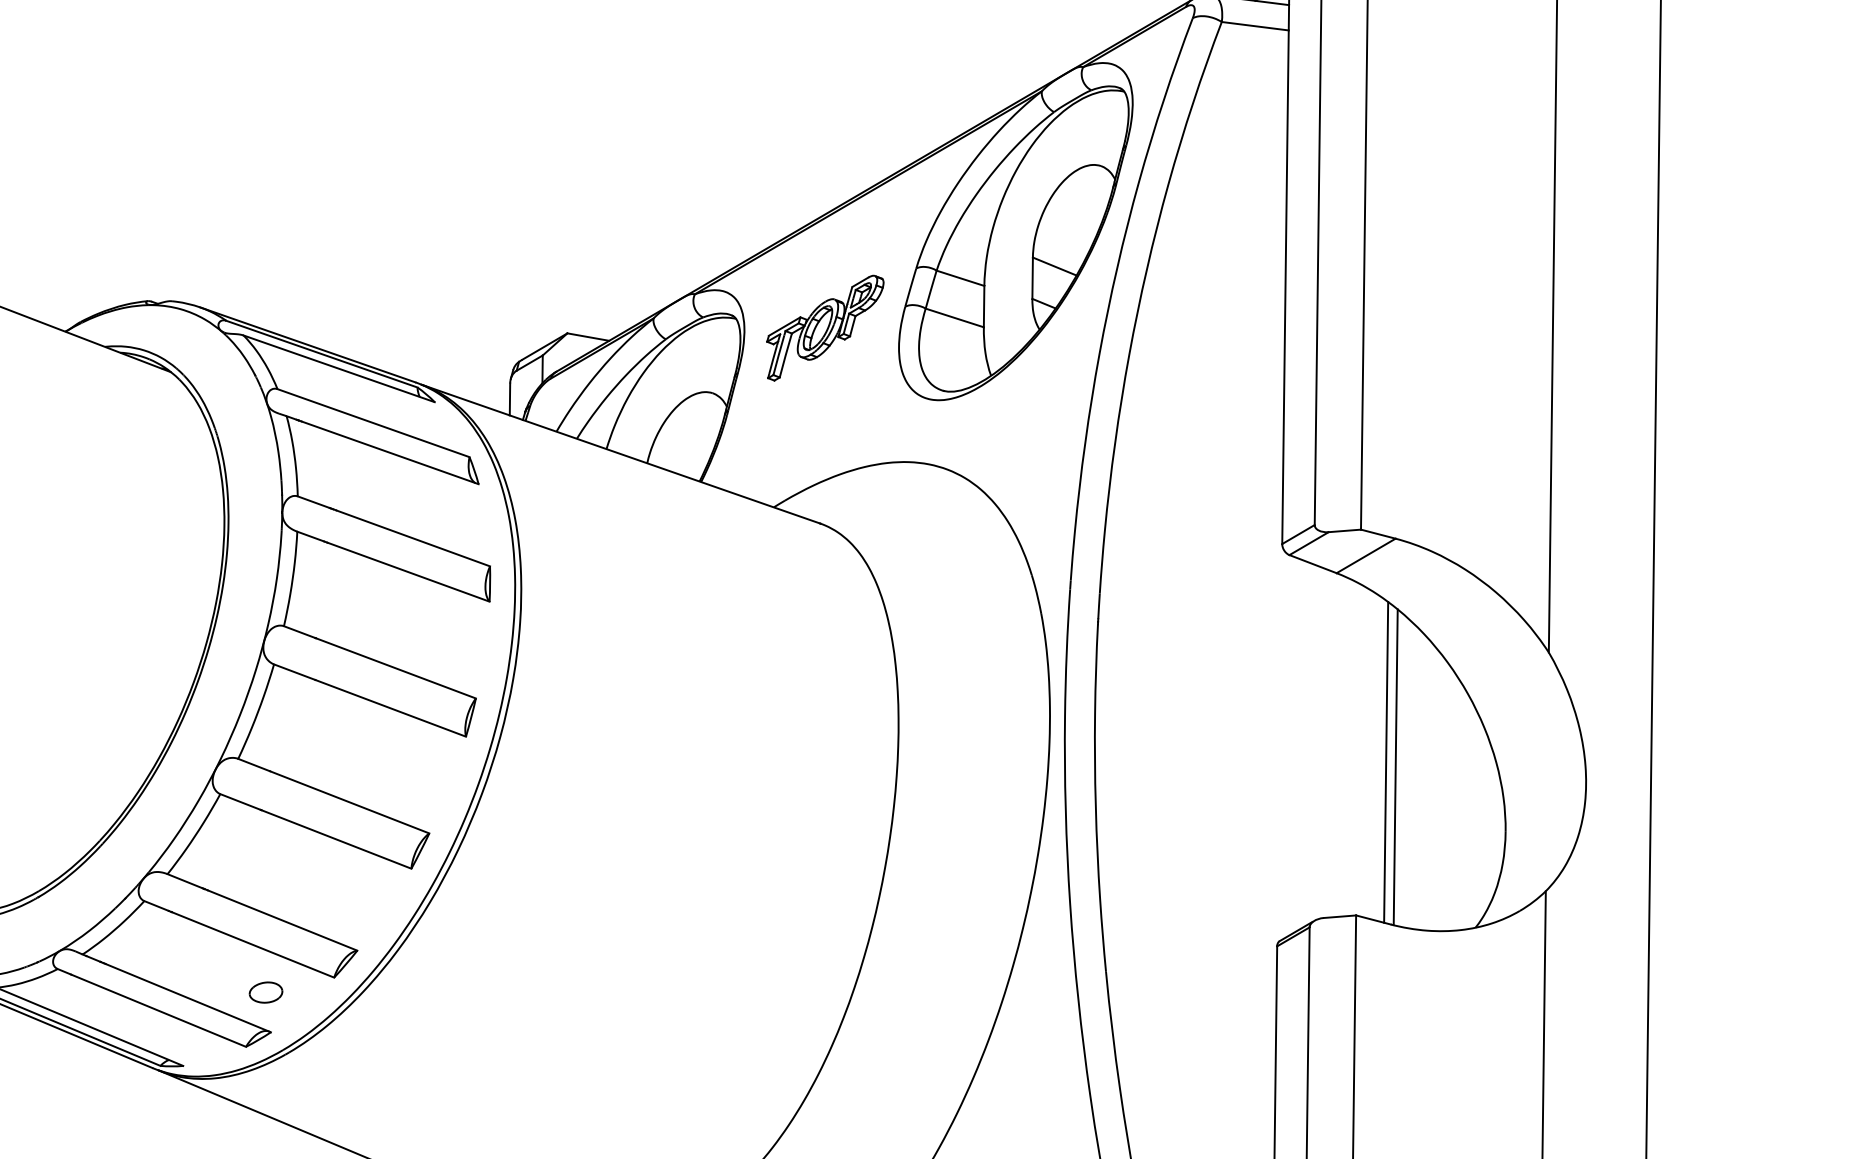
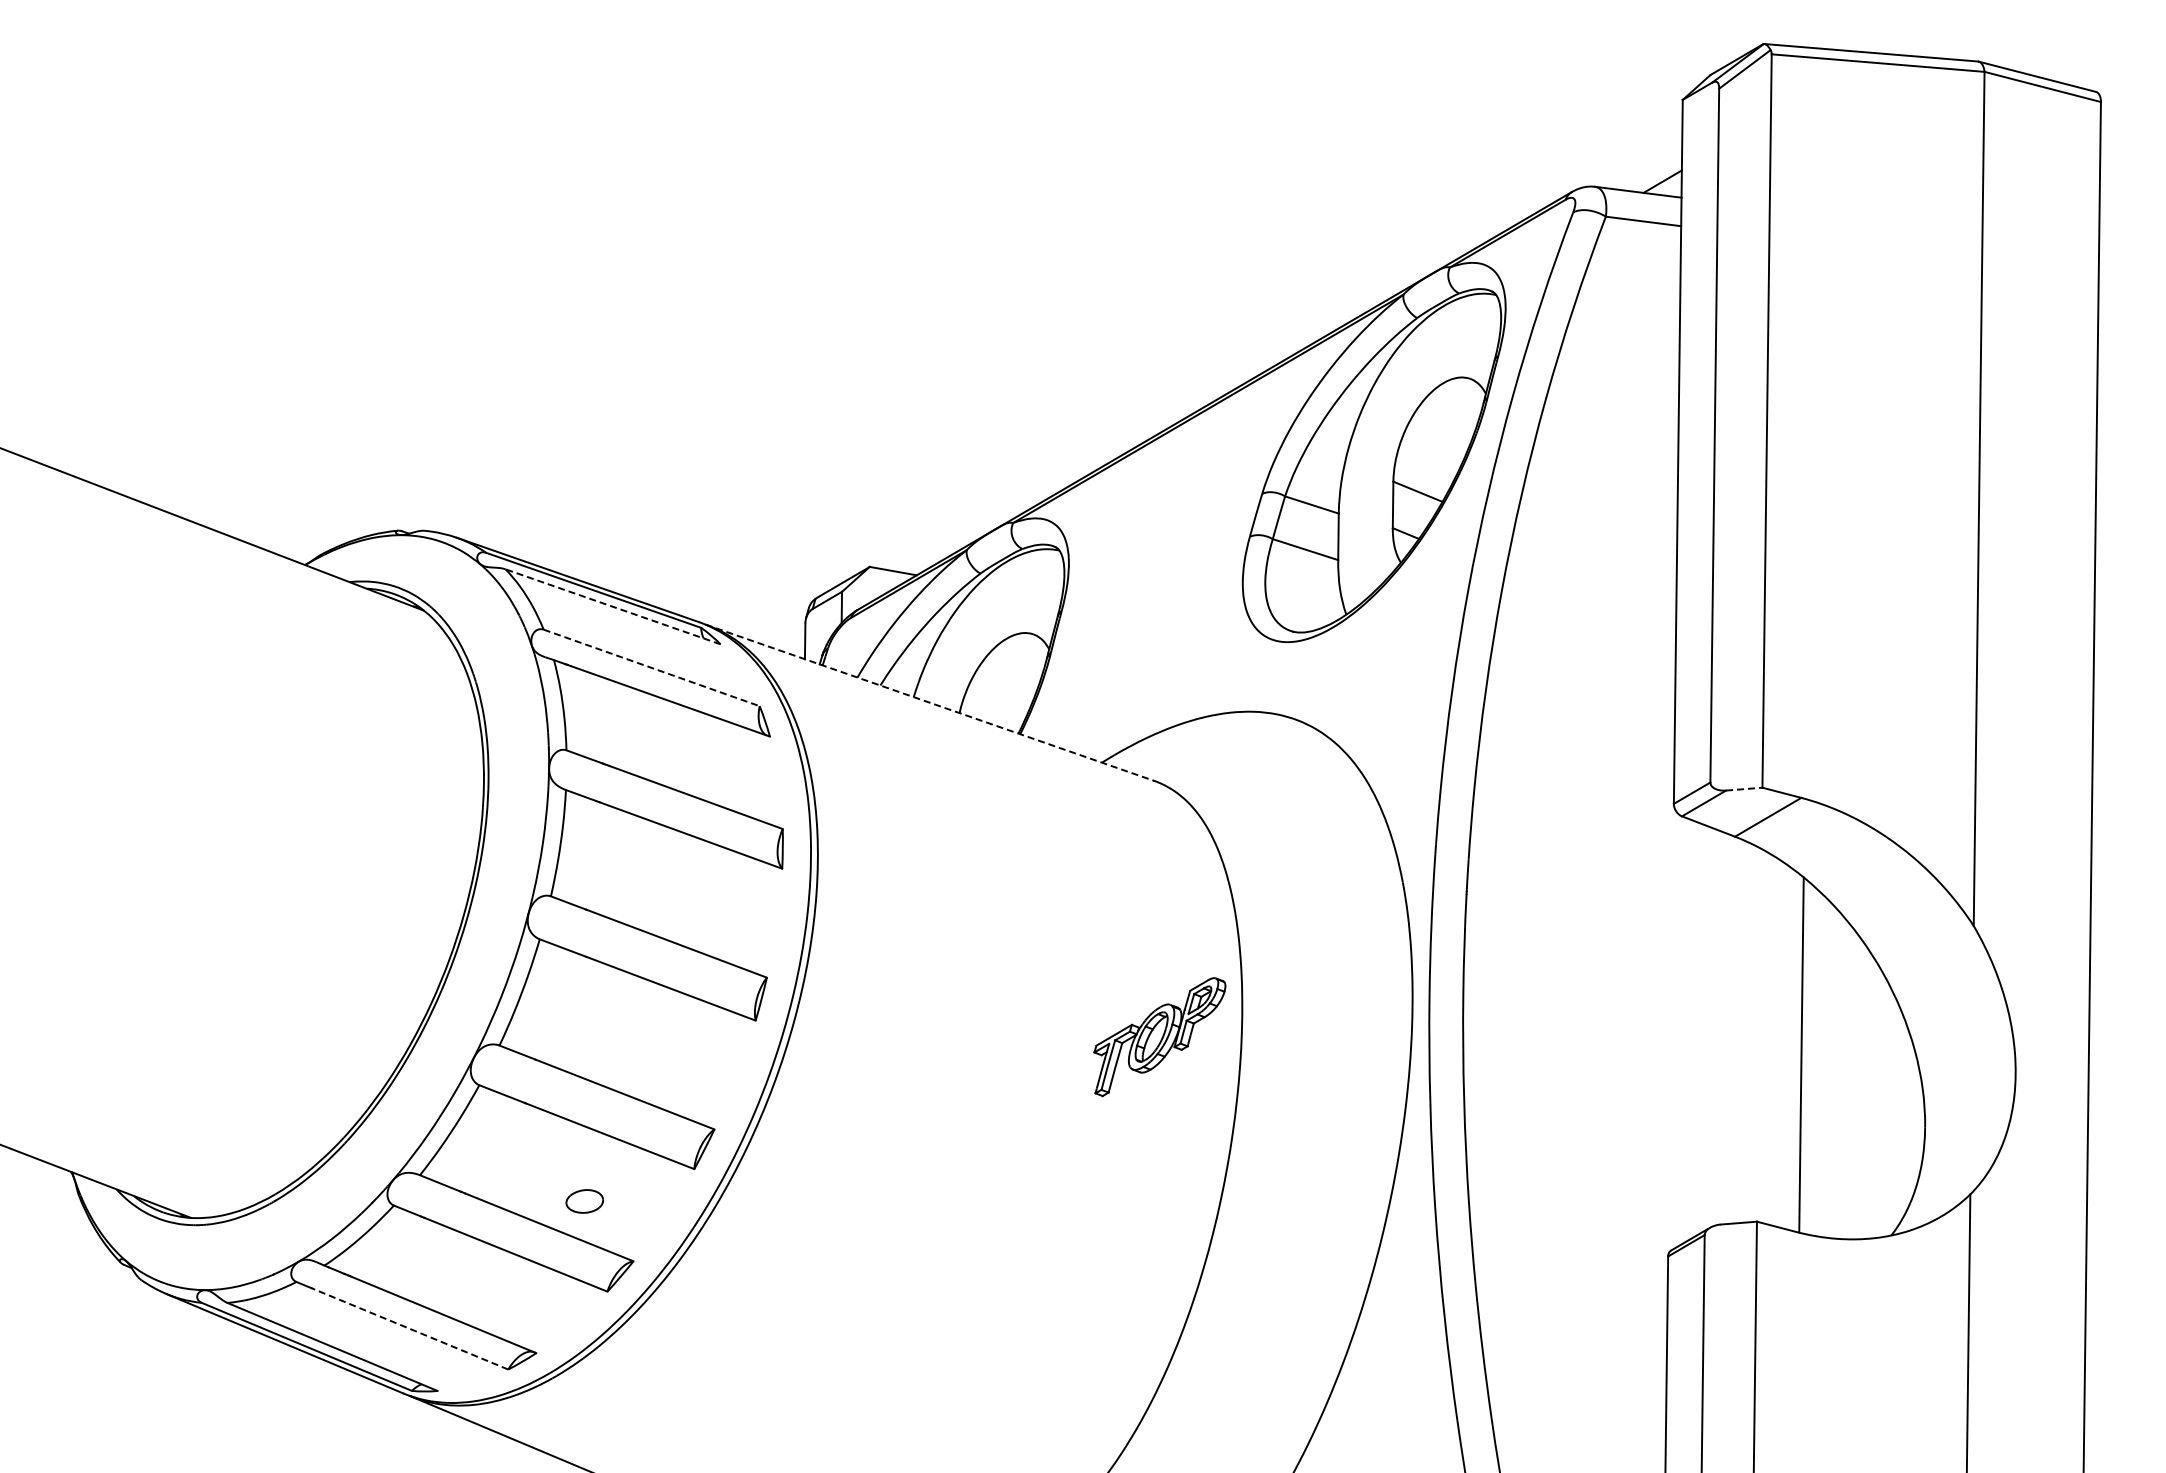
part: (824, 328) -> (1159, 1037), moved
line: (339, 368) -> (613, 606), solid -> dashed
line: (373, 422) -> (651, 667), solid -> dashed
line: (621, 453) -> (930, 702), solid -> dashed
line: (1345, 531) -> (1744, 789), solid -> dashed
line: (1385, 762) -> (1790, 1049), removed
part: (265, 992) -> (584, 1201), moved
line: (158, 1010) -> (409, 1328), solid -> dashed

